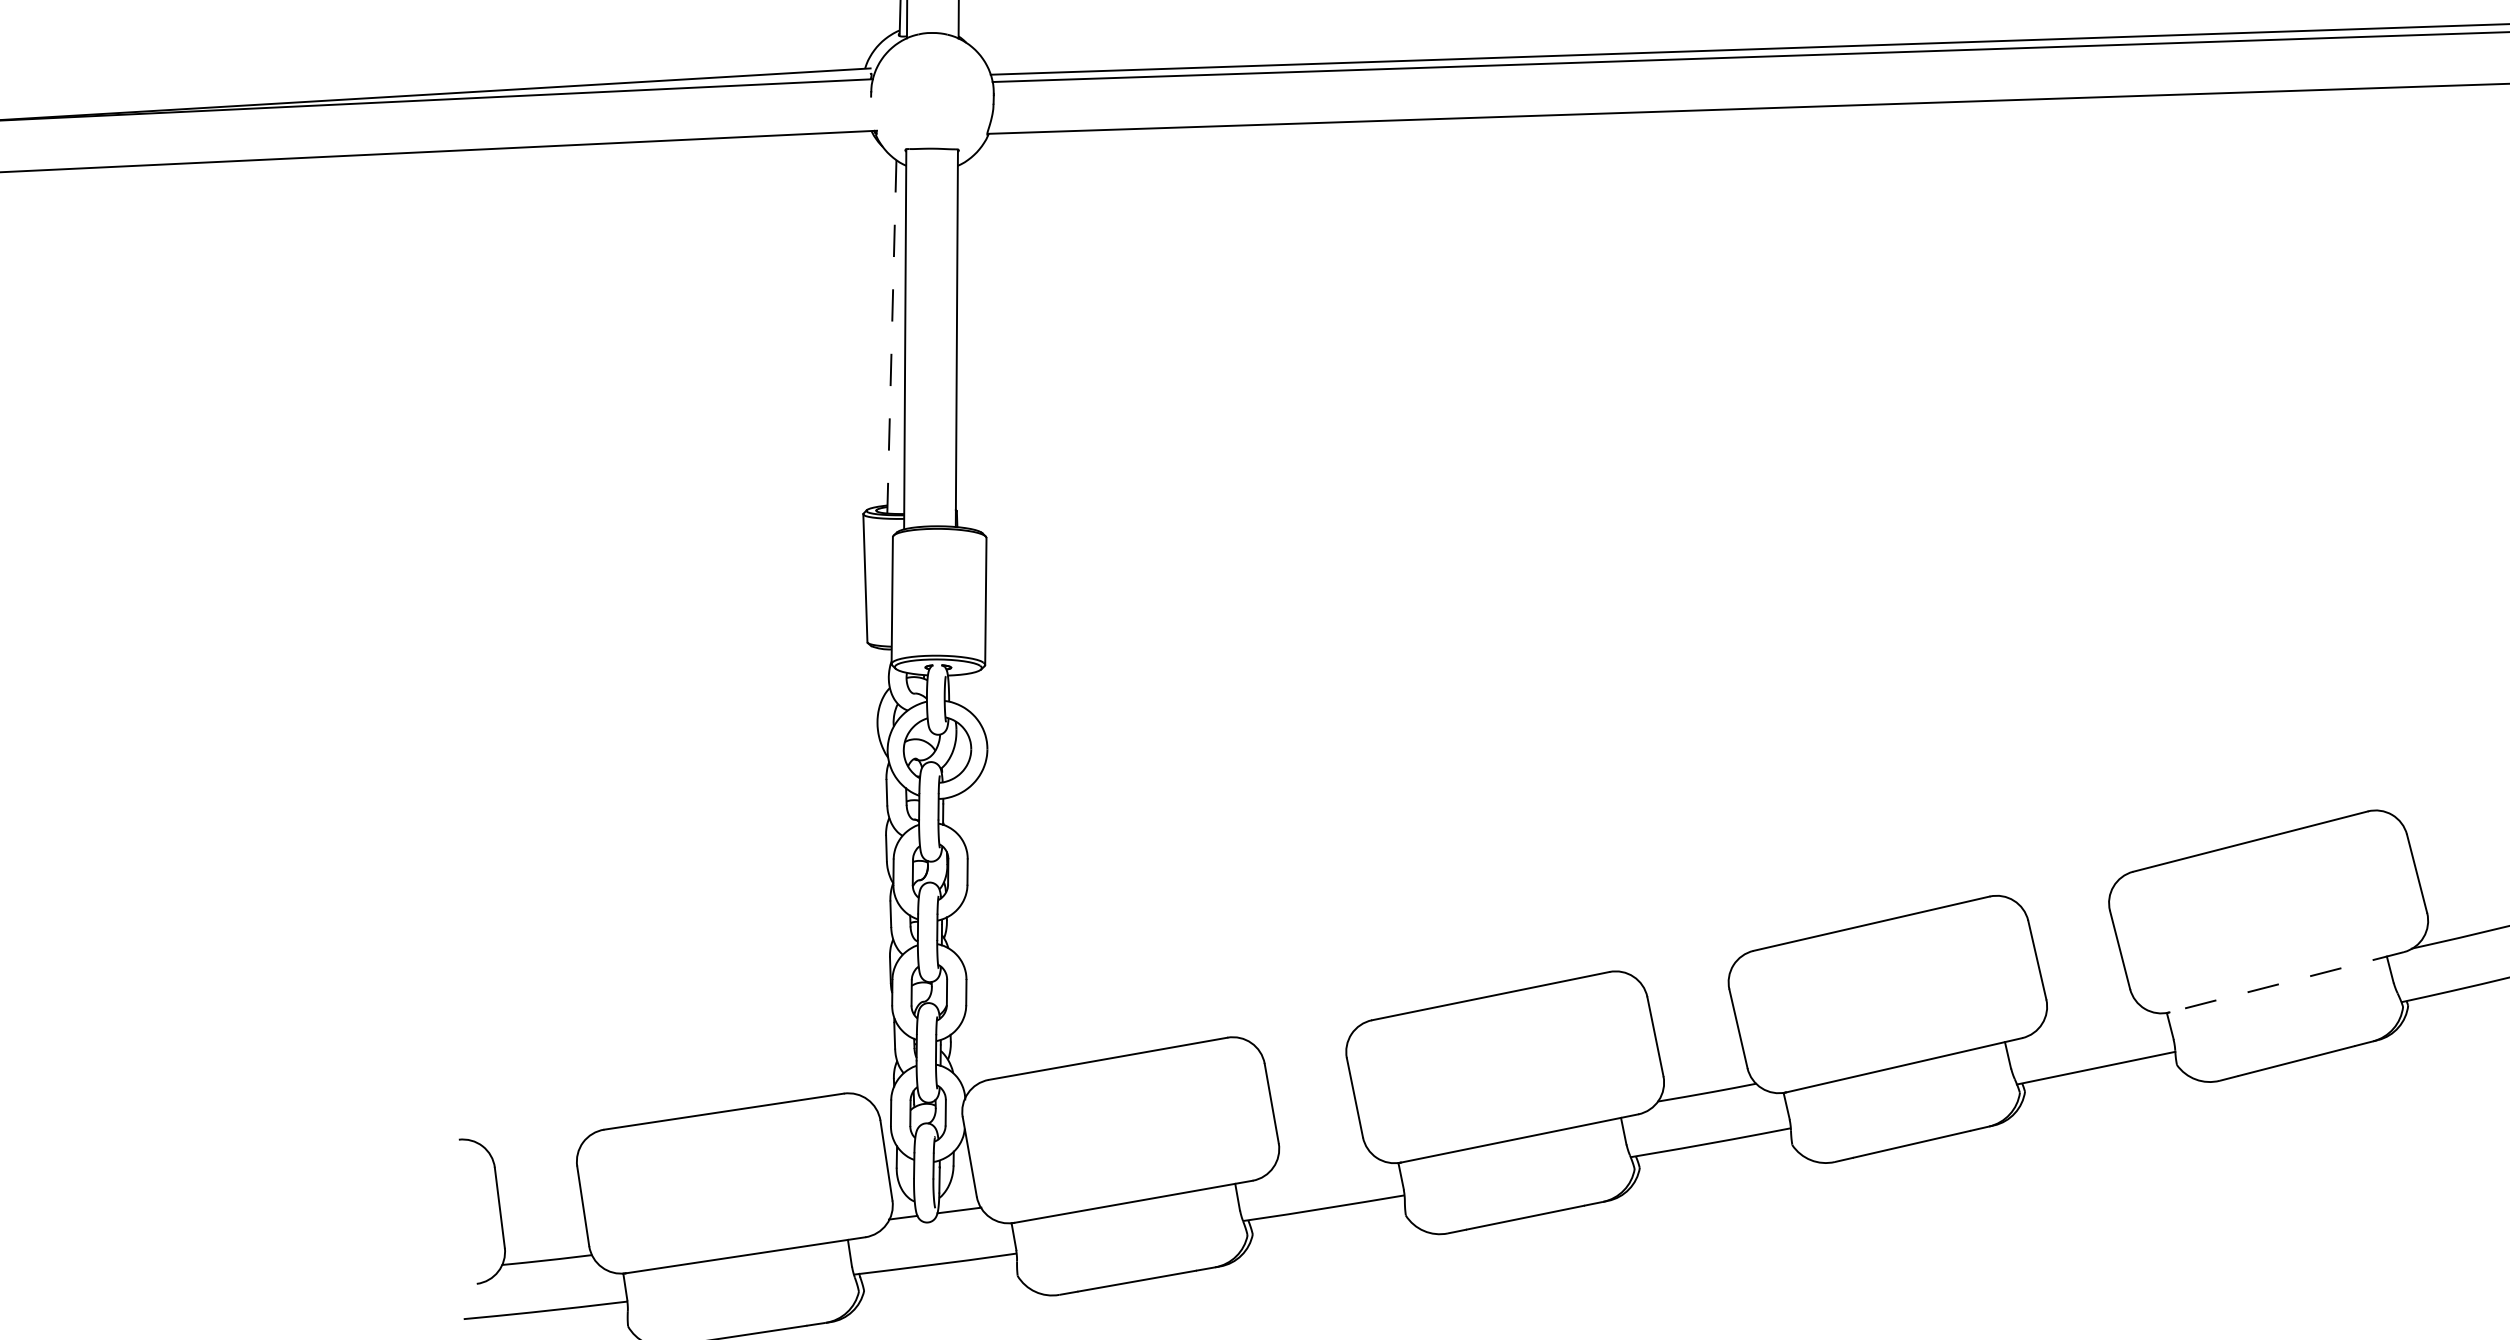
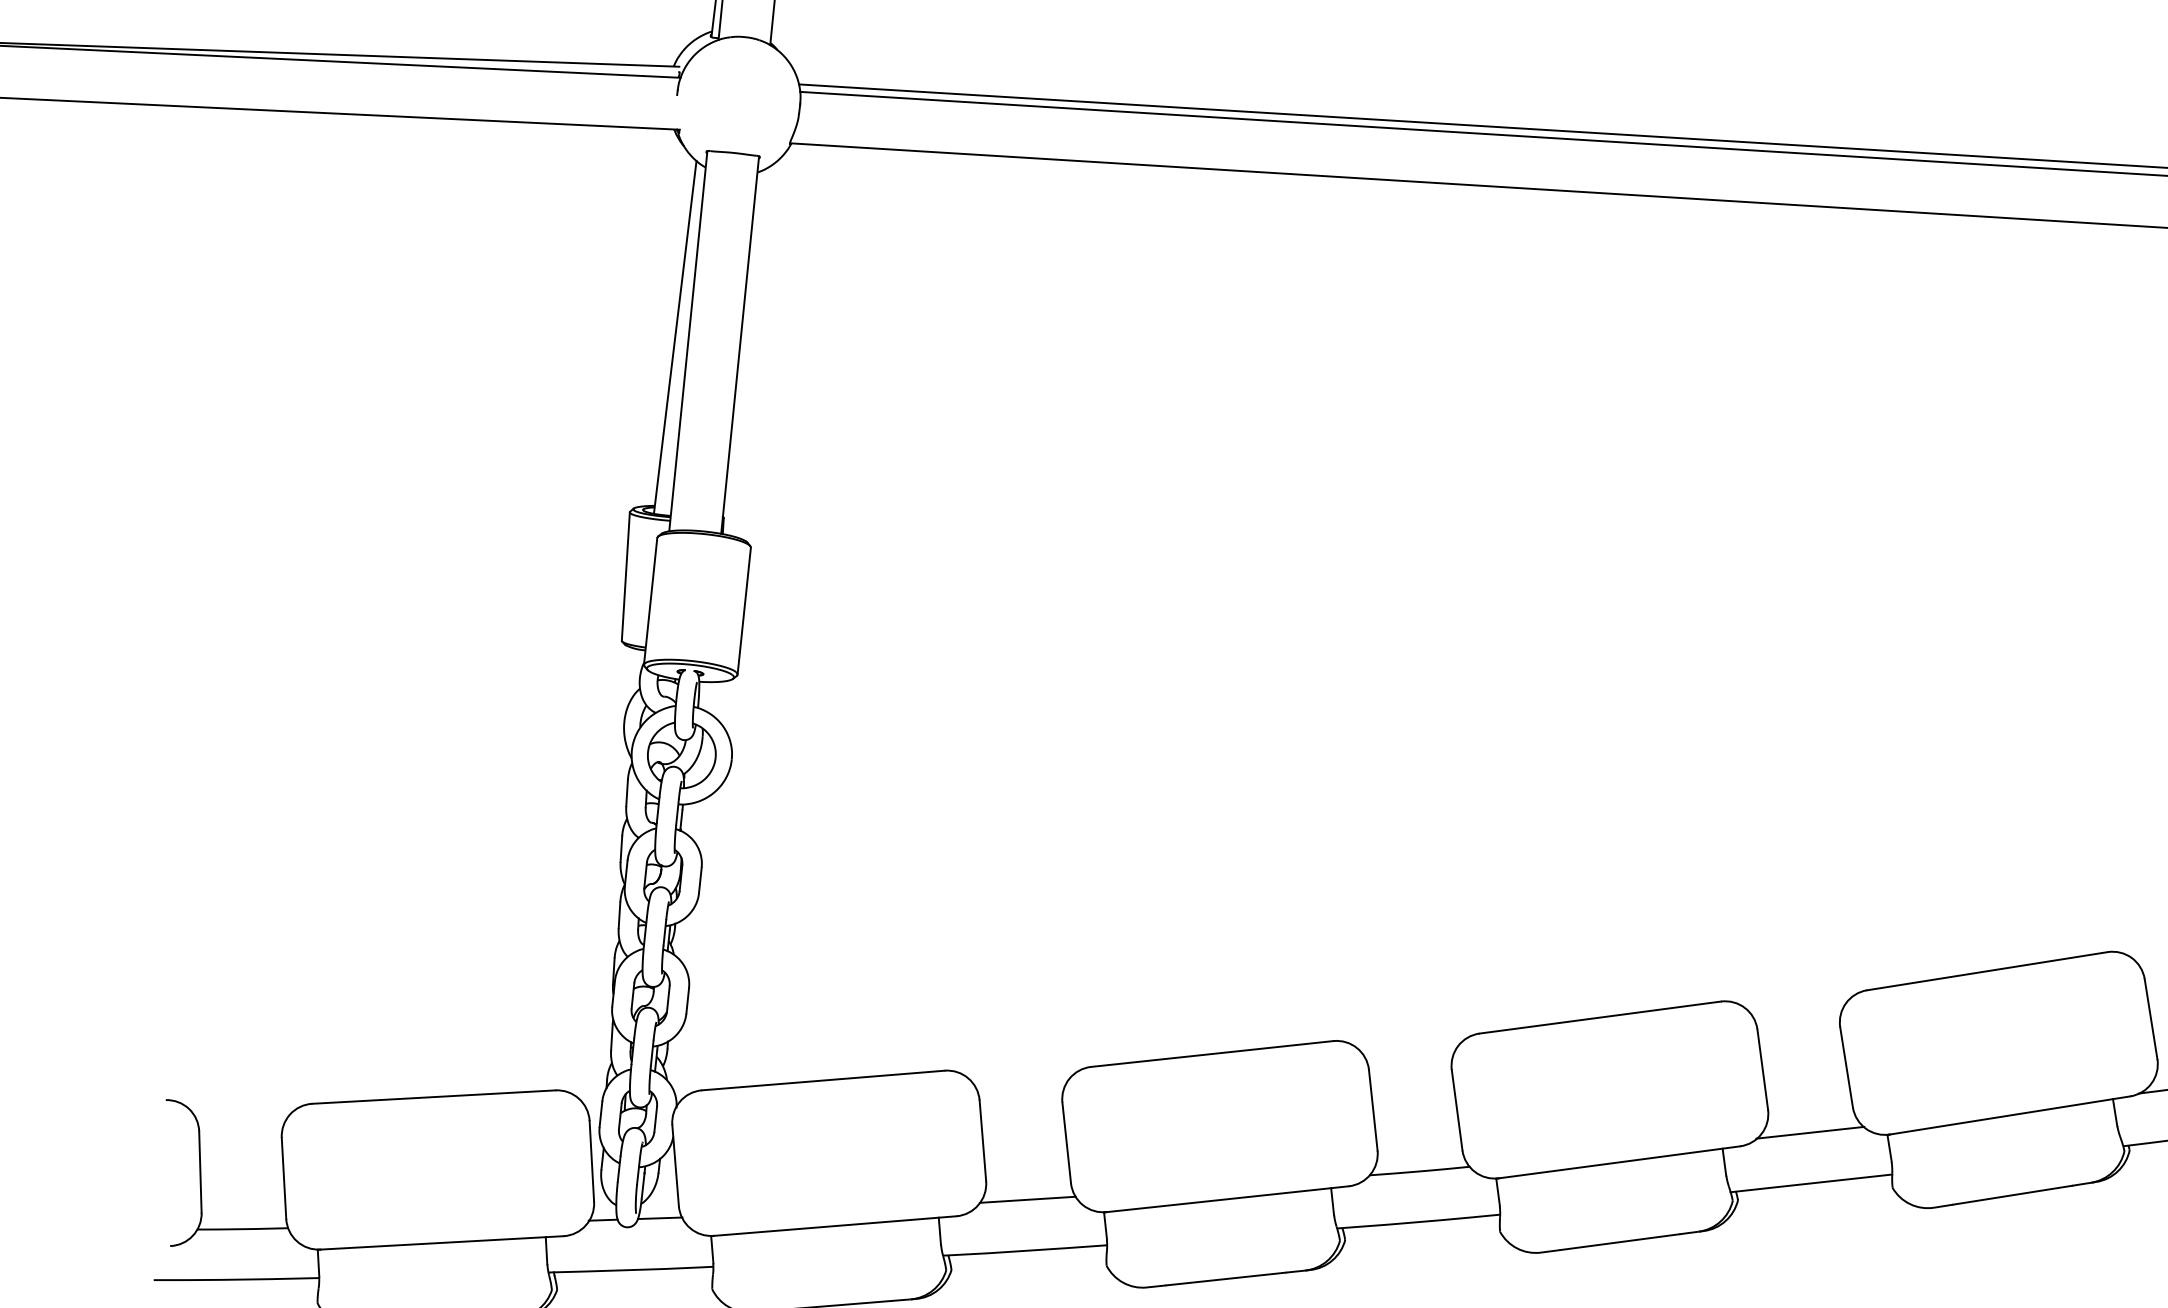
line: (891, 336) -> (674, 337), dashed -> solid
line: (2286, 982) -> (2010, 1115), dashed -> solid
line: (2090, 1018) -> (1810, 1133), added
line: (1321, 1157) -> (1027, 1199), added

